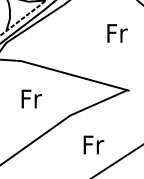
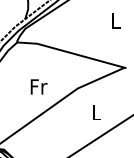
text: (117, 32) -> (116, 20), Fr -> L
text: (31, 98) -> (38, 86), moved
text: (93, 144) -> (96, 112), Fr -> L

